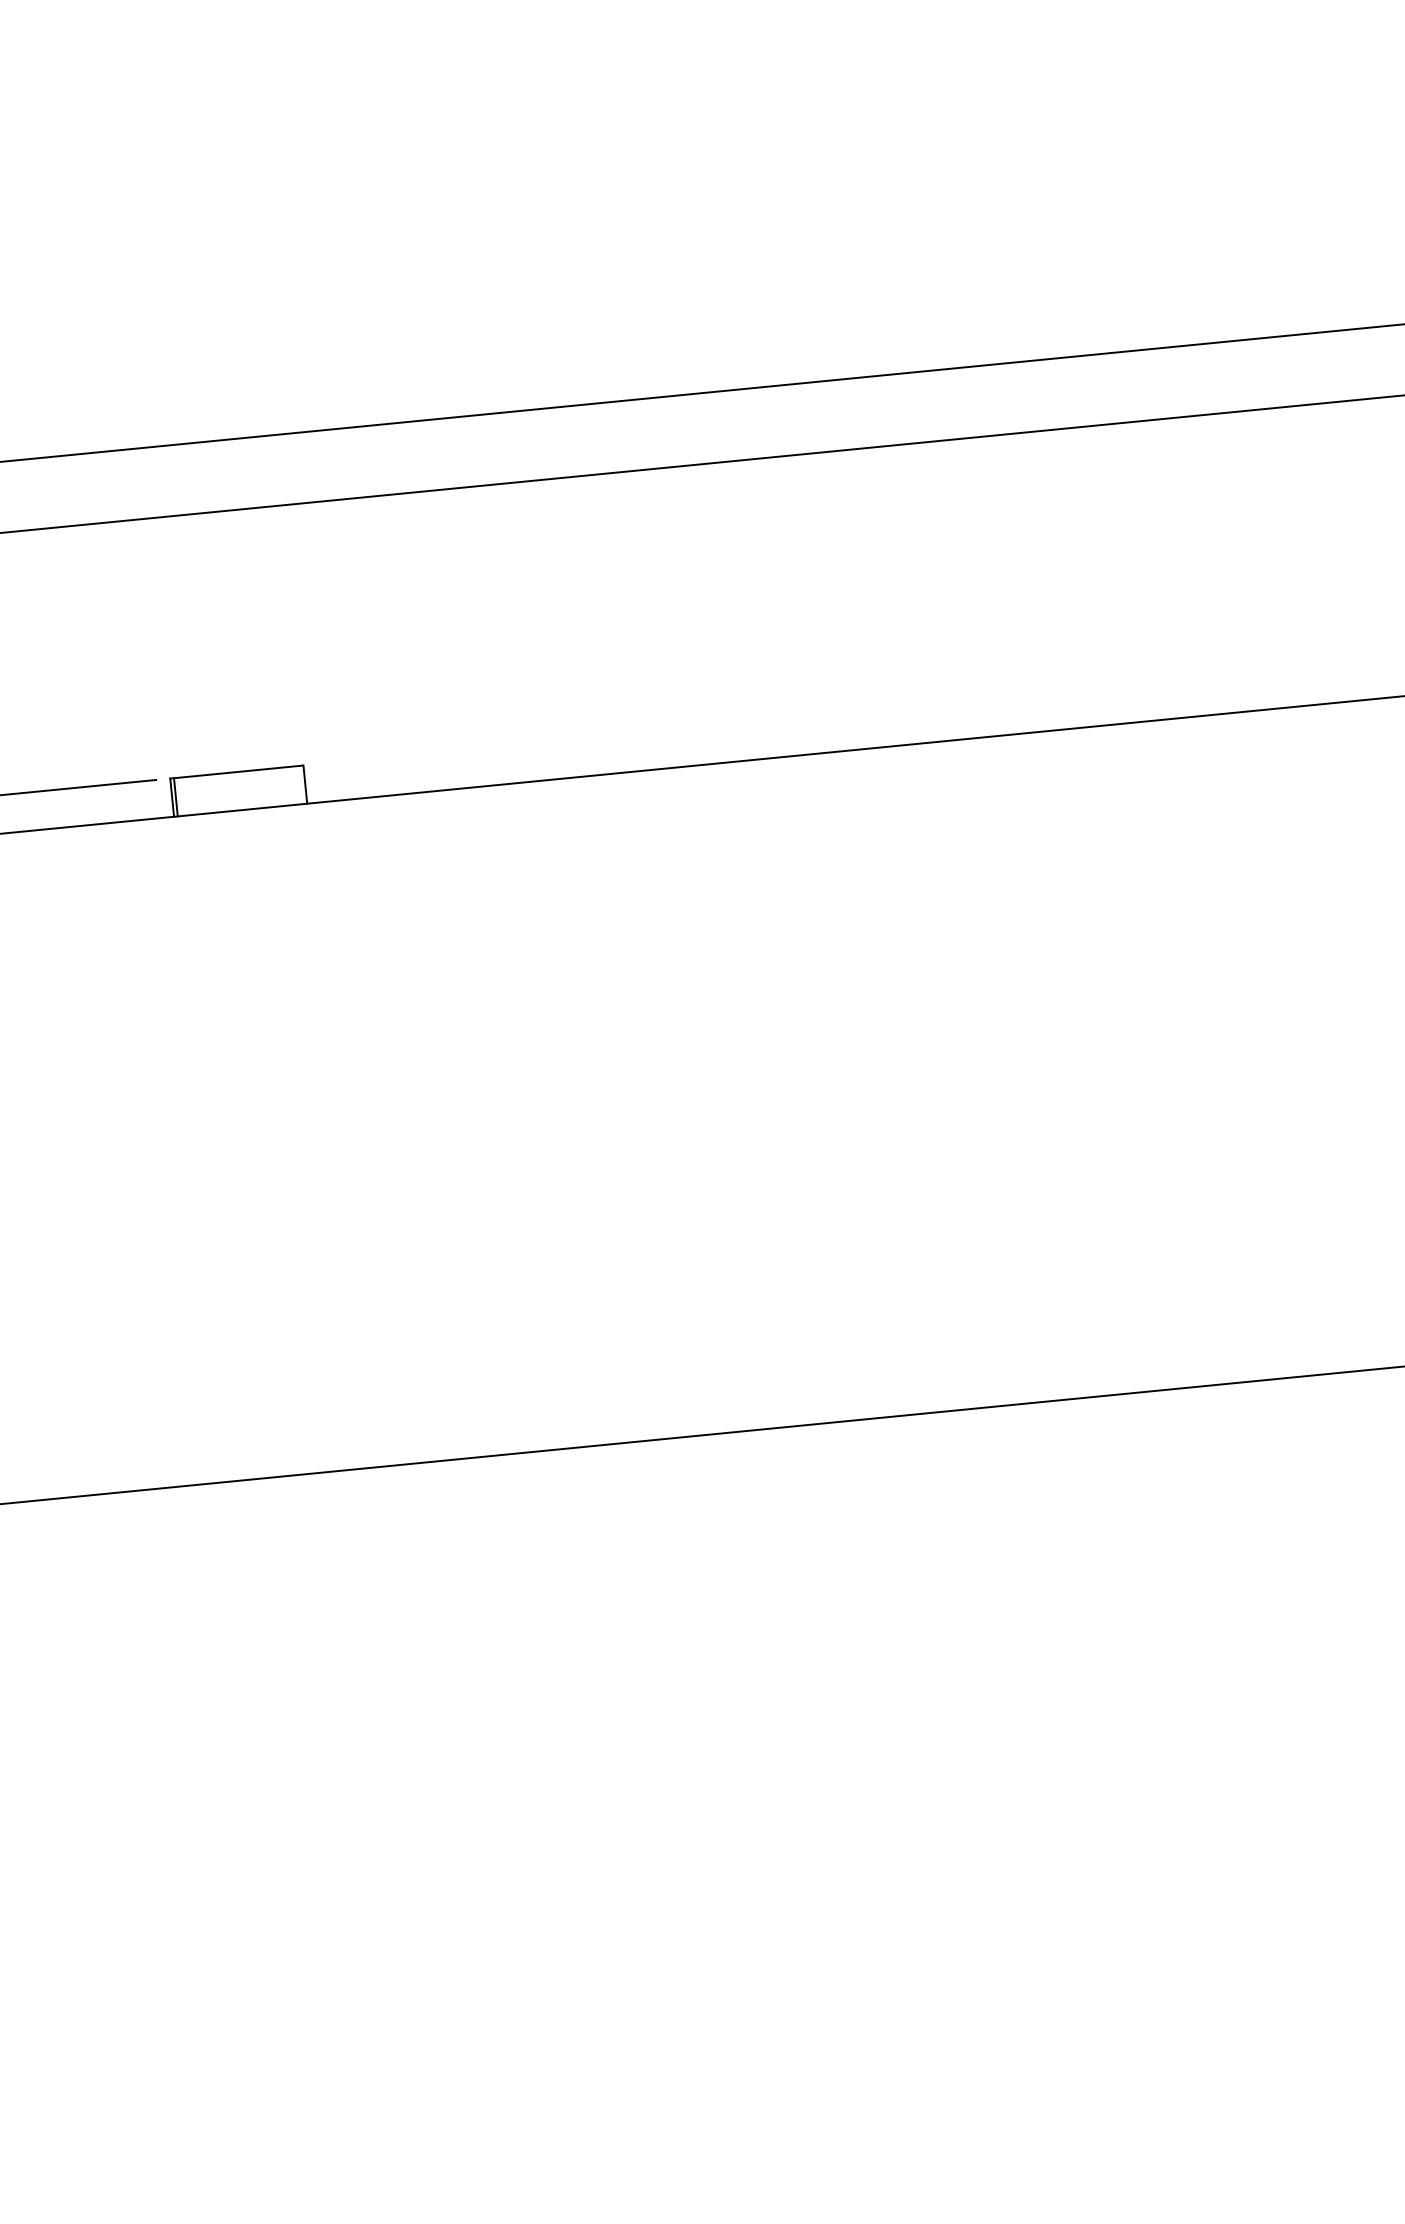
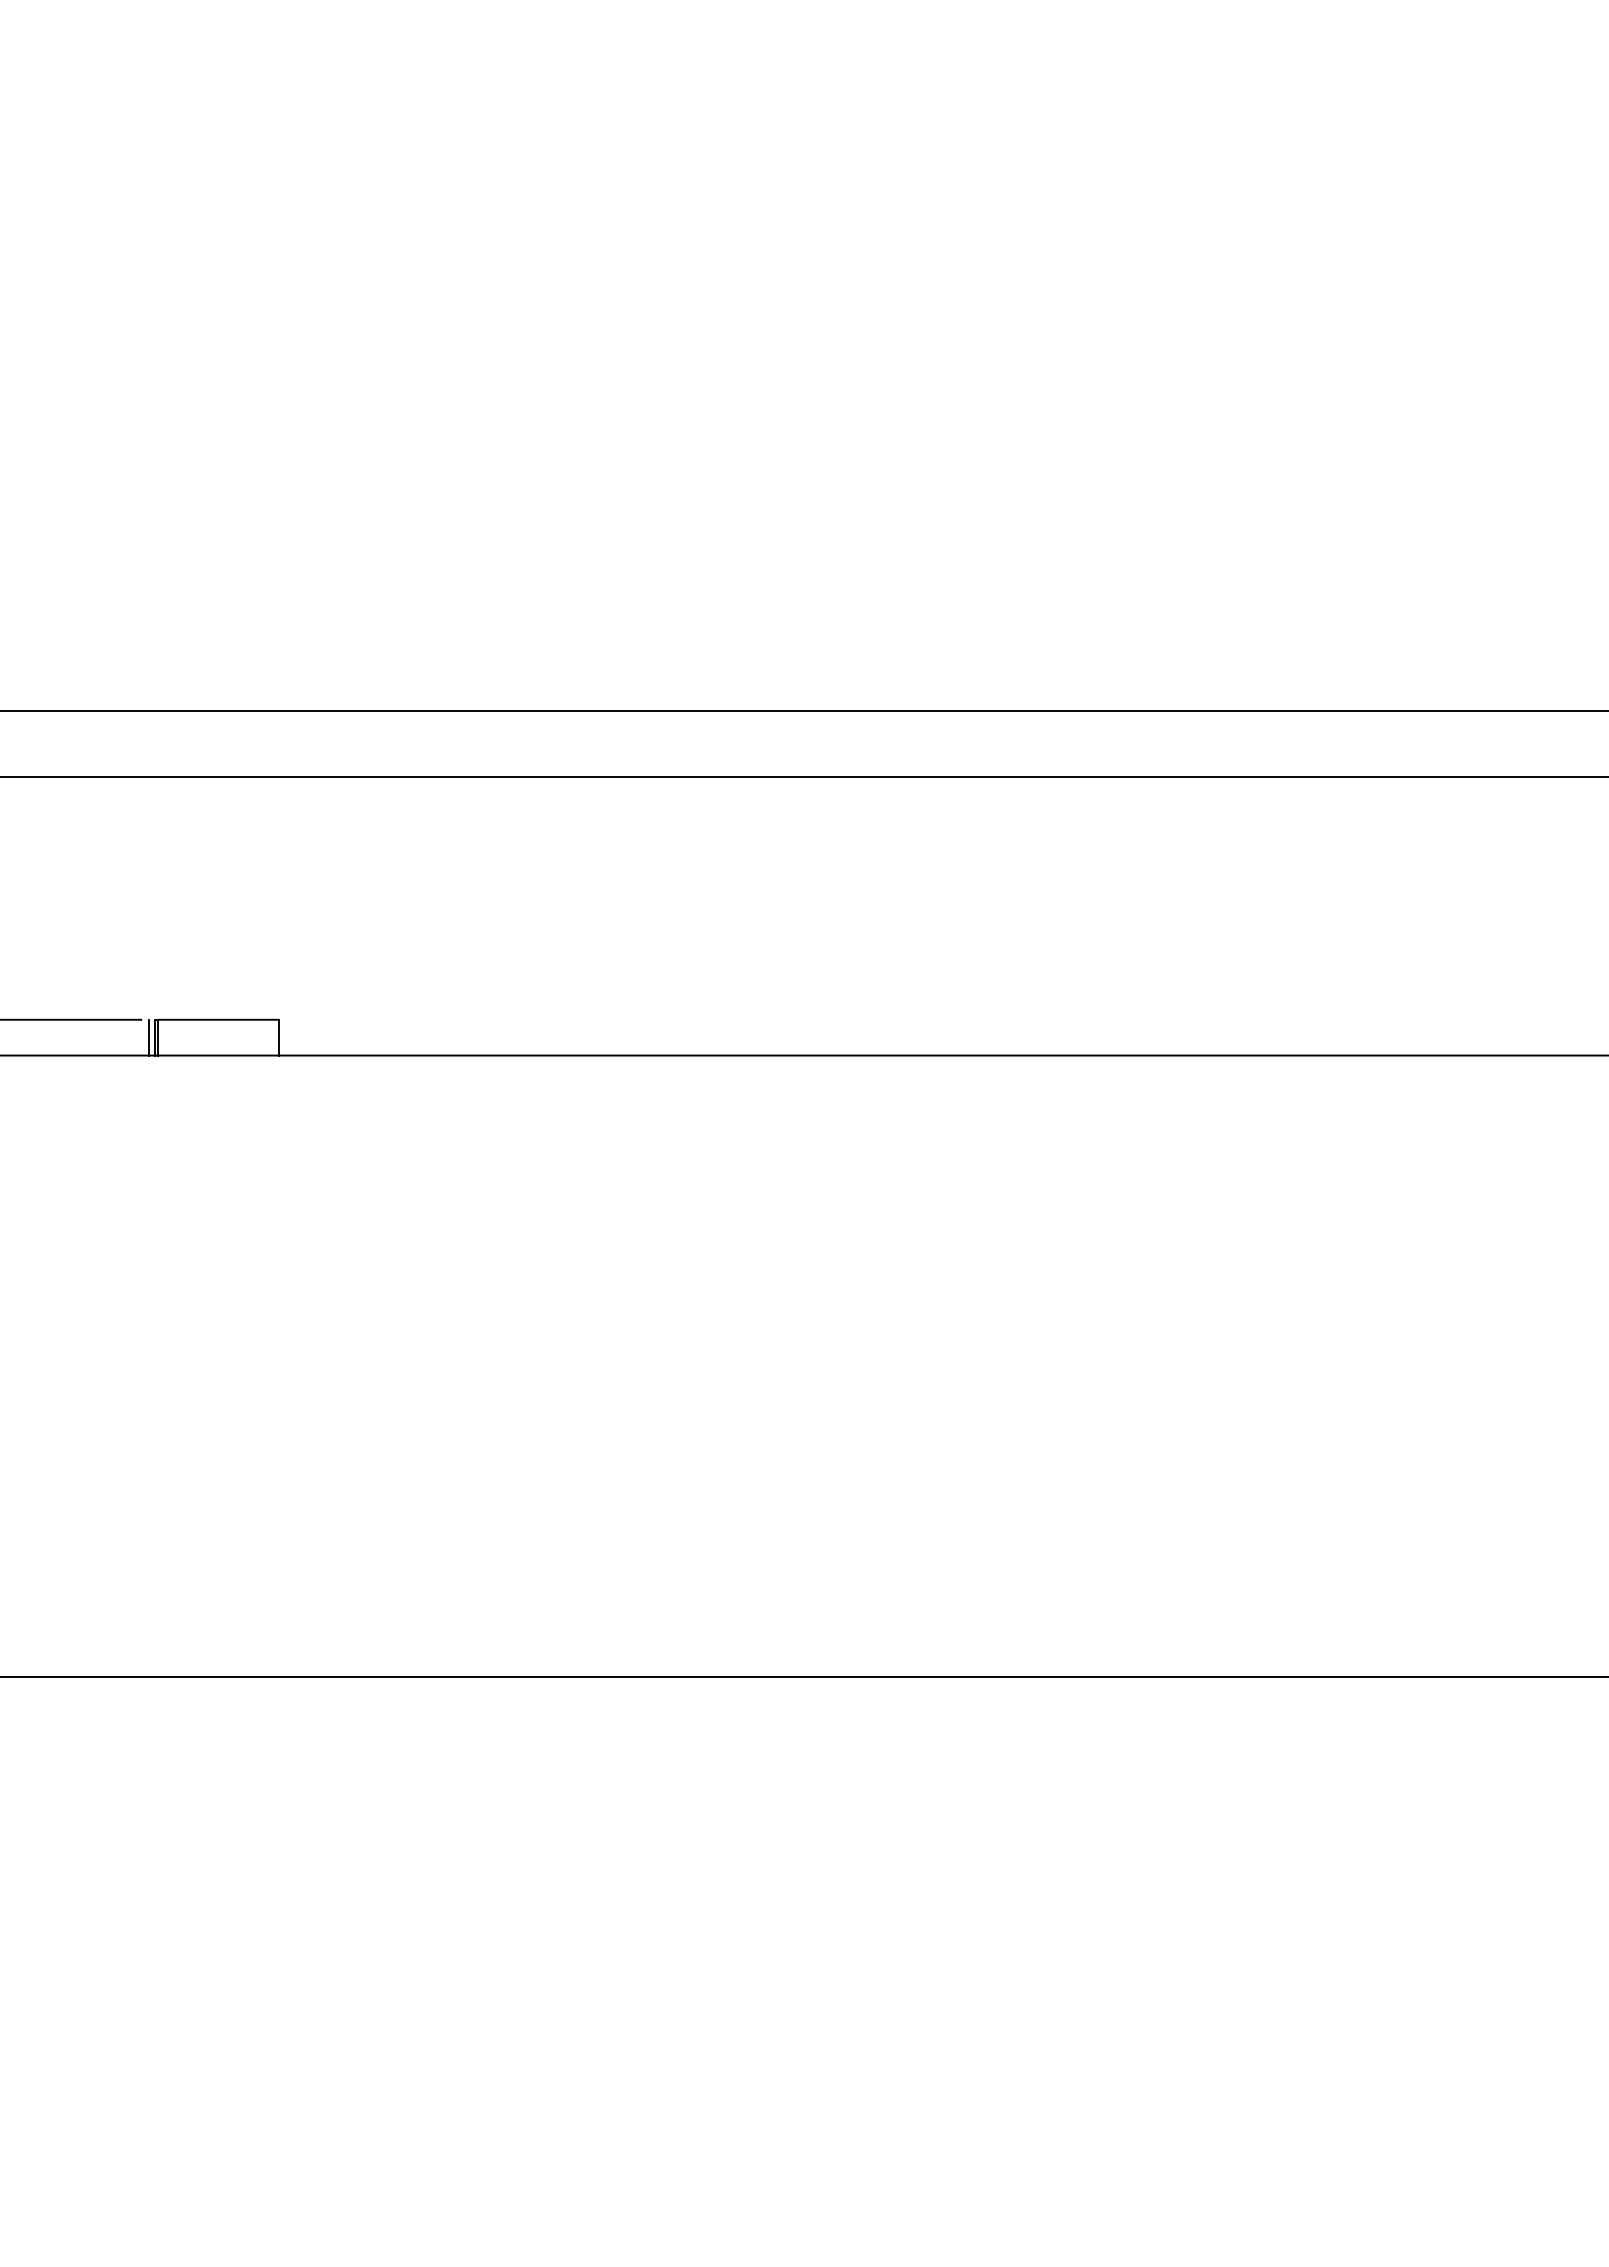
line: (165, 798) -> (148, 1037), added

